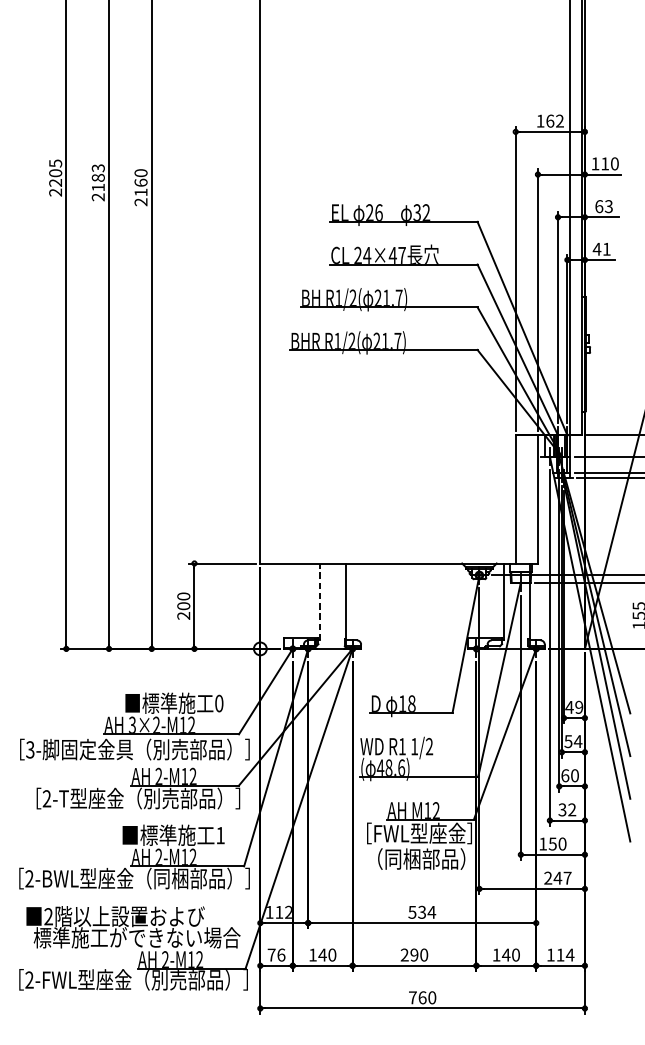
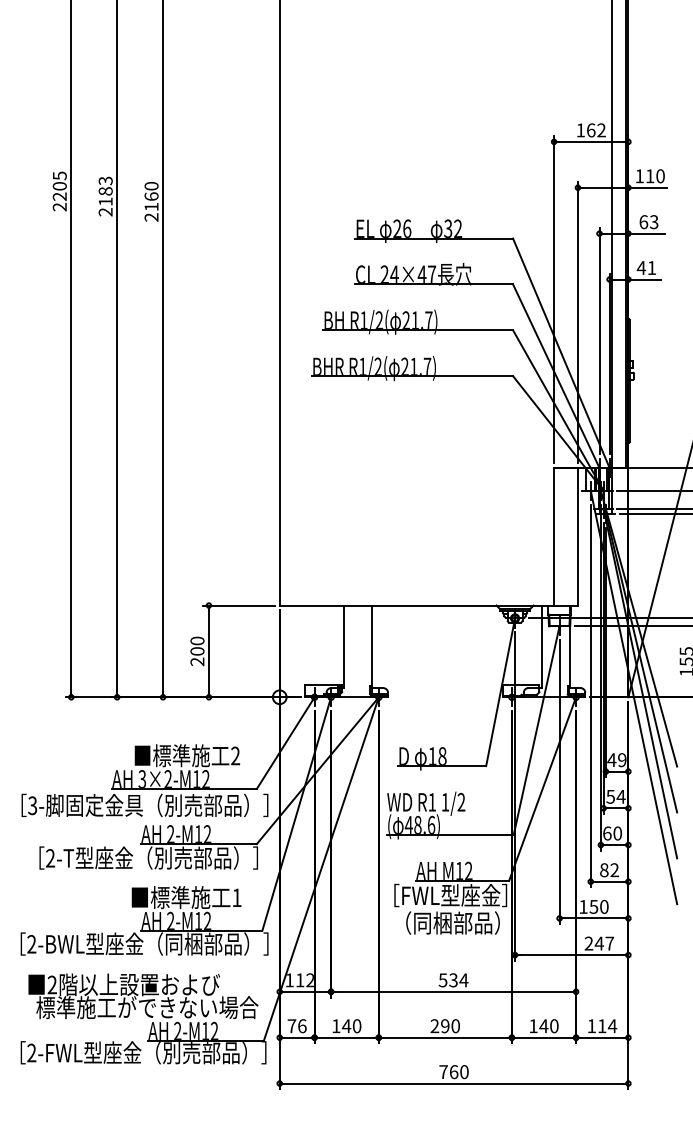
line: (320, 601) -> (344, 646), dashed -> solid
text: (219, 703) -> (235, 755), 0 -> 2
text: (562, 810) -> (604, 870), 32 -> 82

